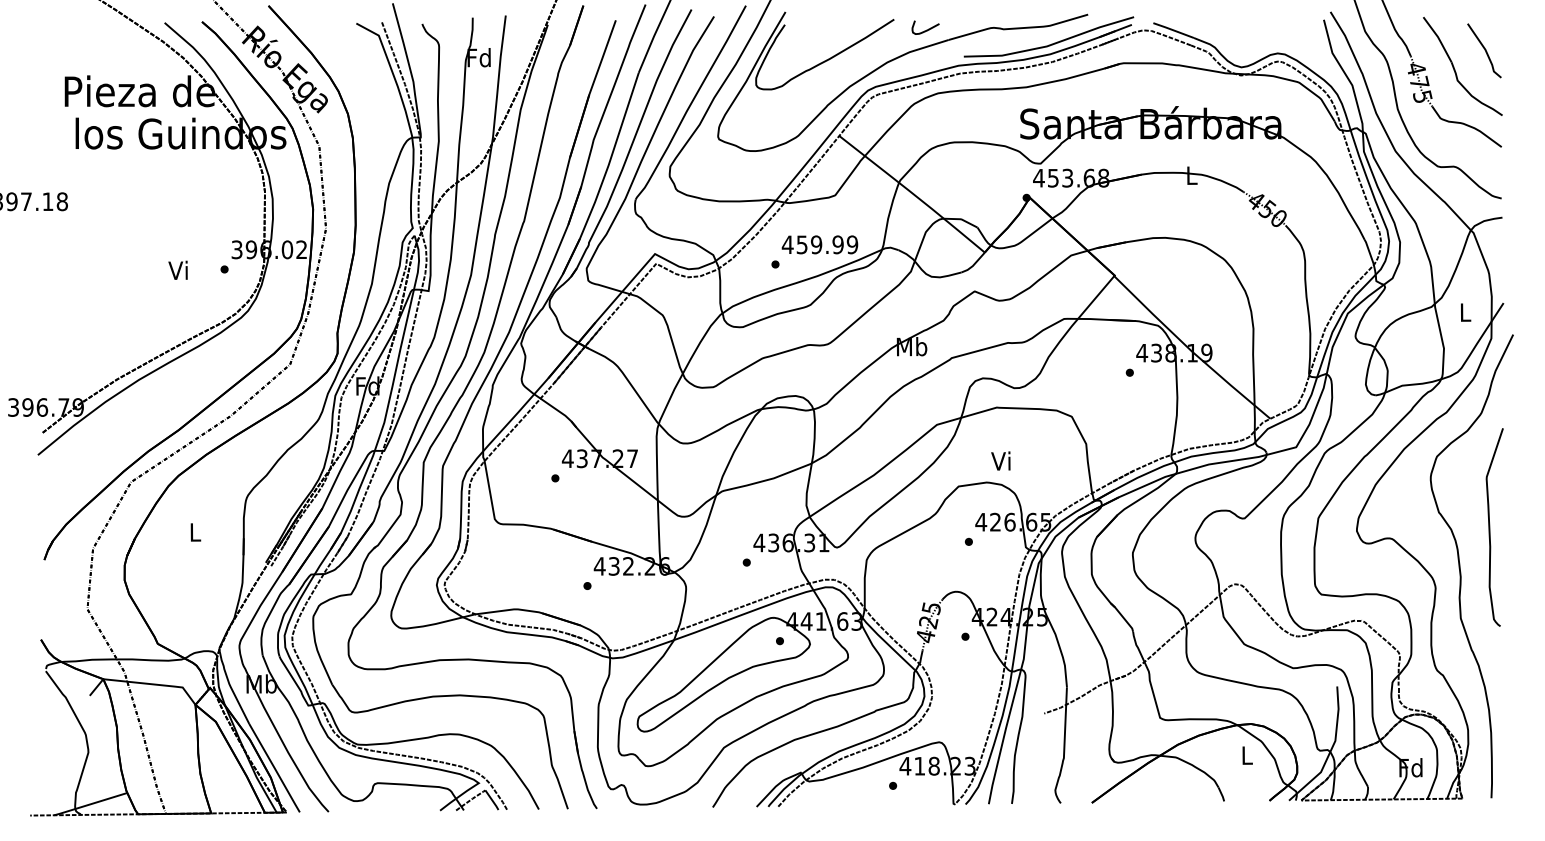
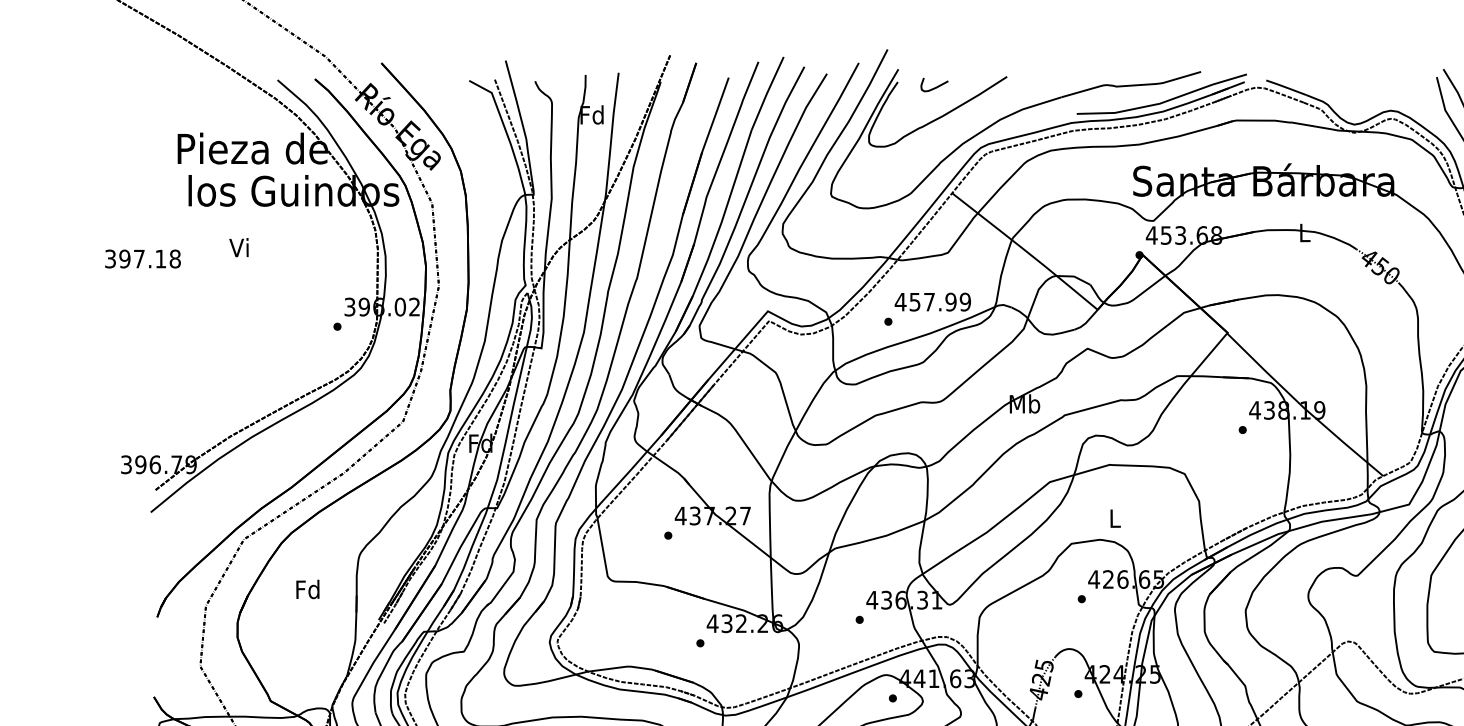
curve: (926, 29) -> (935, 86), moved
text: (816, 244) -> (929, 301), 459.99 -> 457.99
text: (177, 269) -> (238, 246), moved
text: (1000, 460) -> (1113, 517), Vi -> L
text: (194, 531) -> (307, 588), L -> Fd

